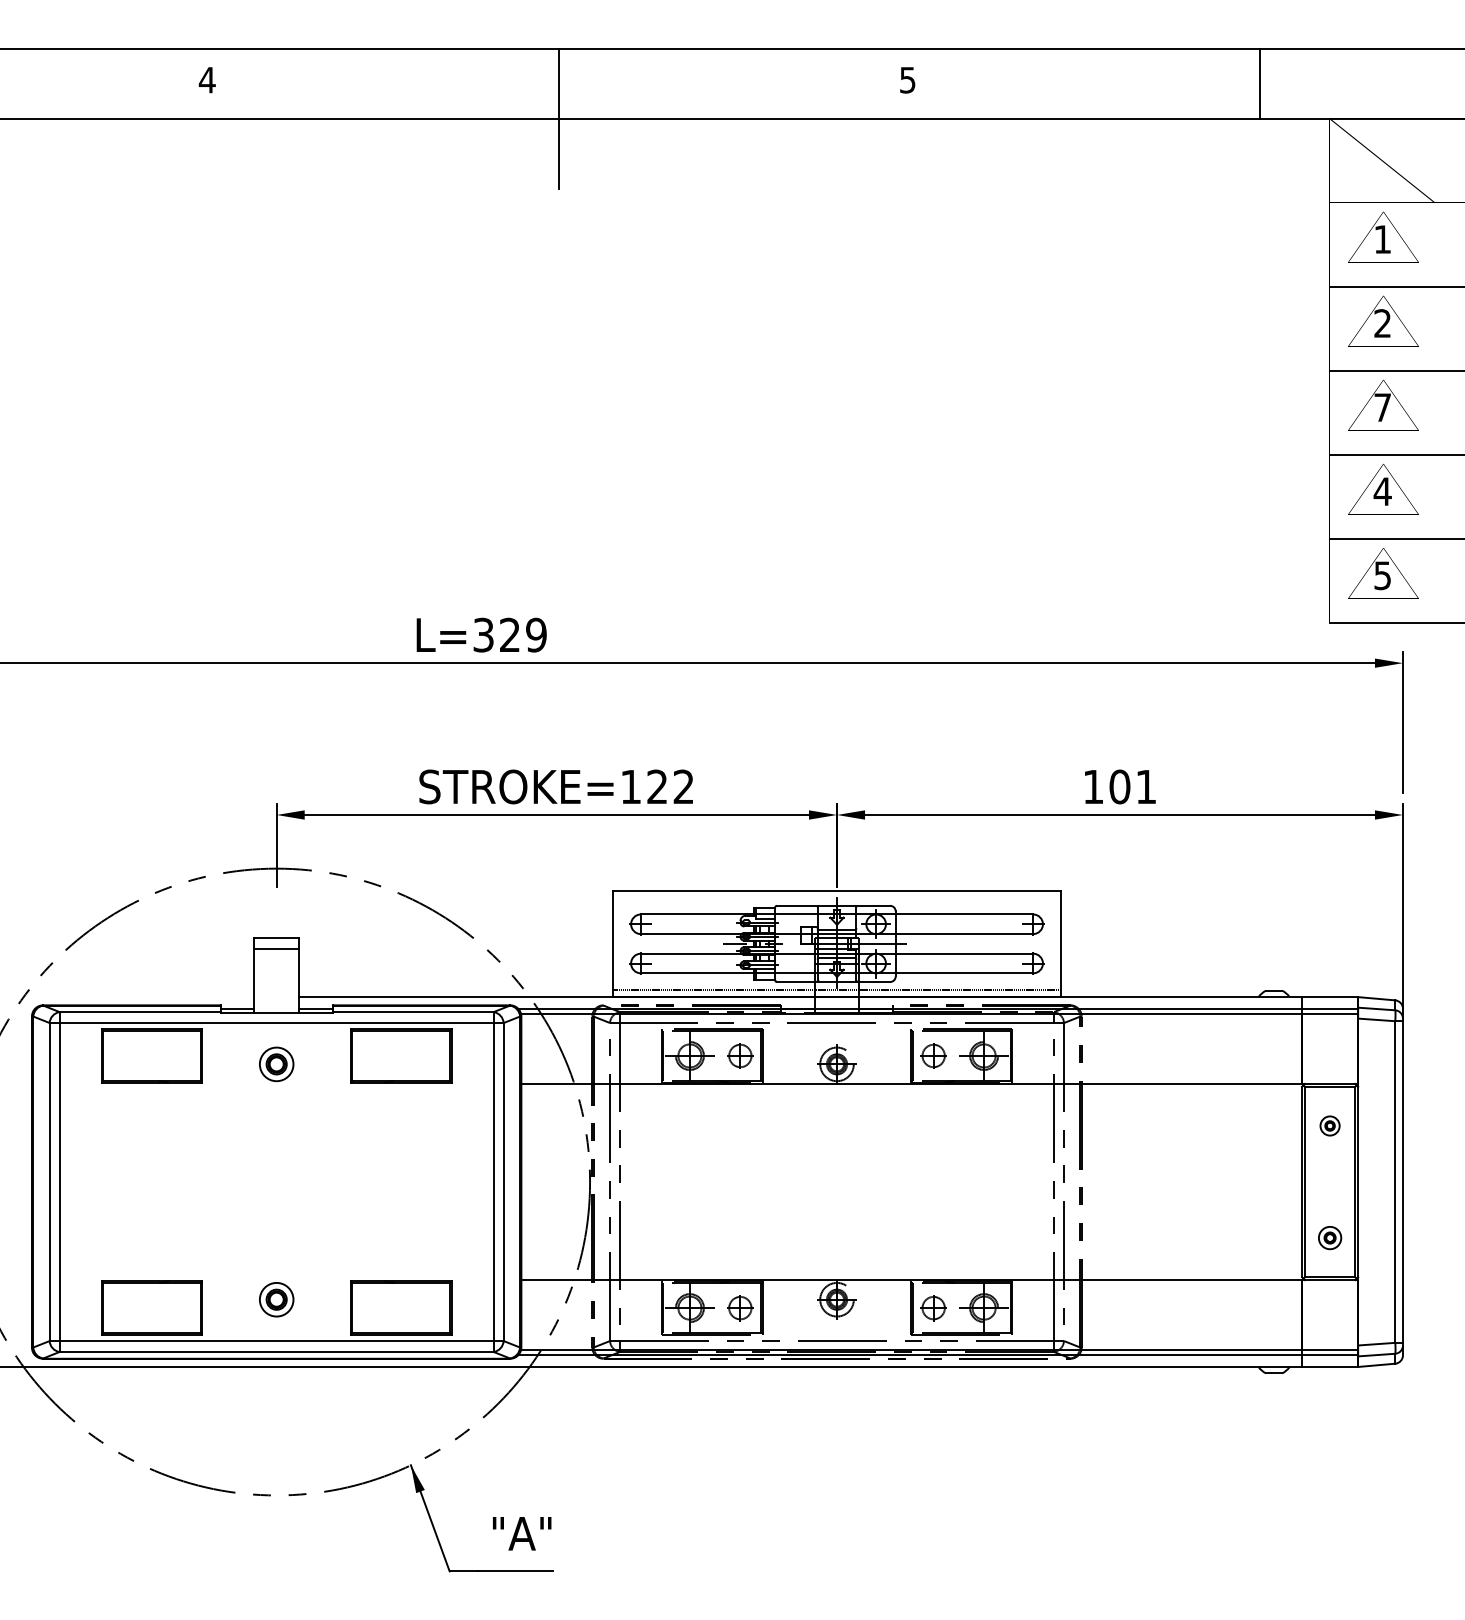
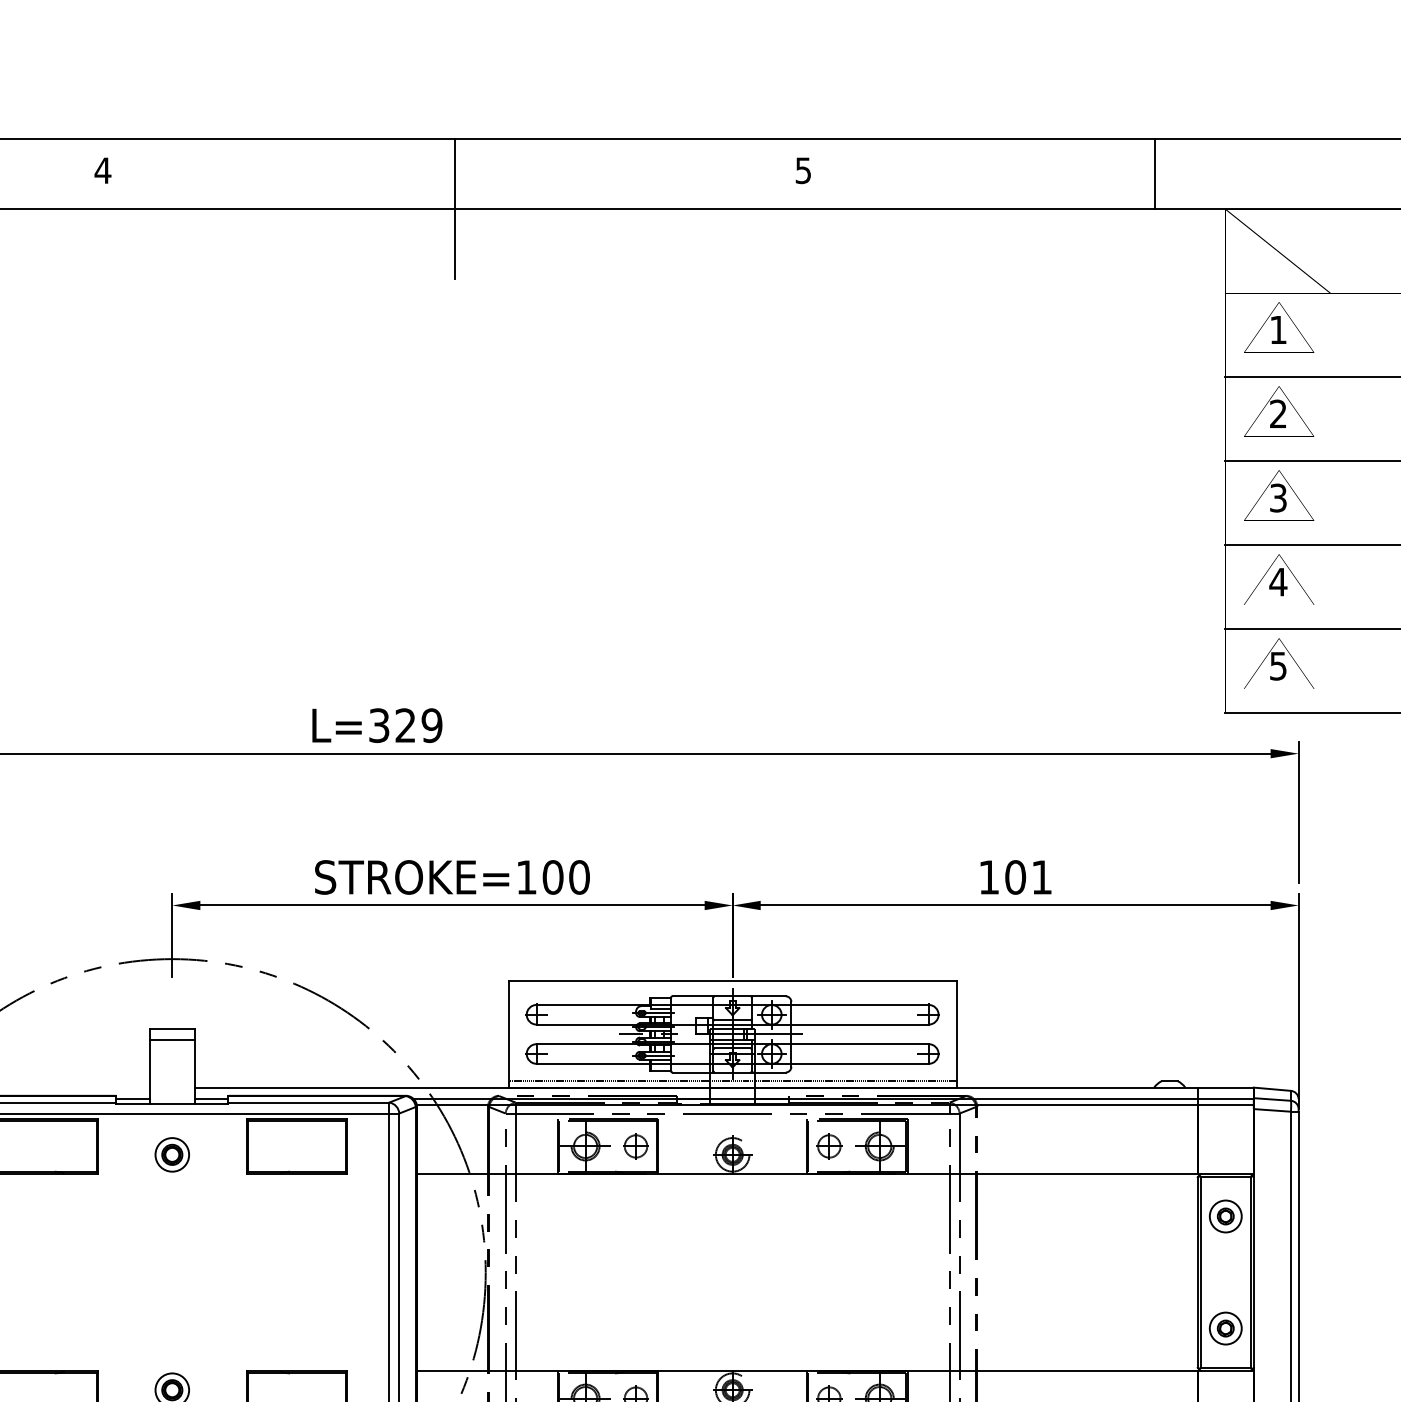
text: (1382, 407) -> (1278, 497), 7 -> 3
text: (670, 786) -> (566, 876), STROKE=122 -> STROKE=100
part: (1329, 1125) -> (1225, 1215), size x1.67
part: (1329, 1237) -> (1225, 1327), size x1.43

